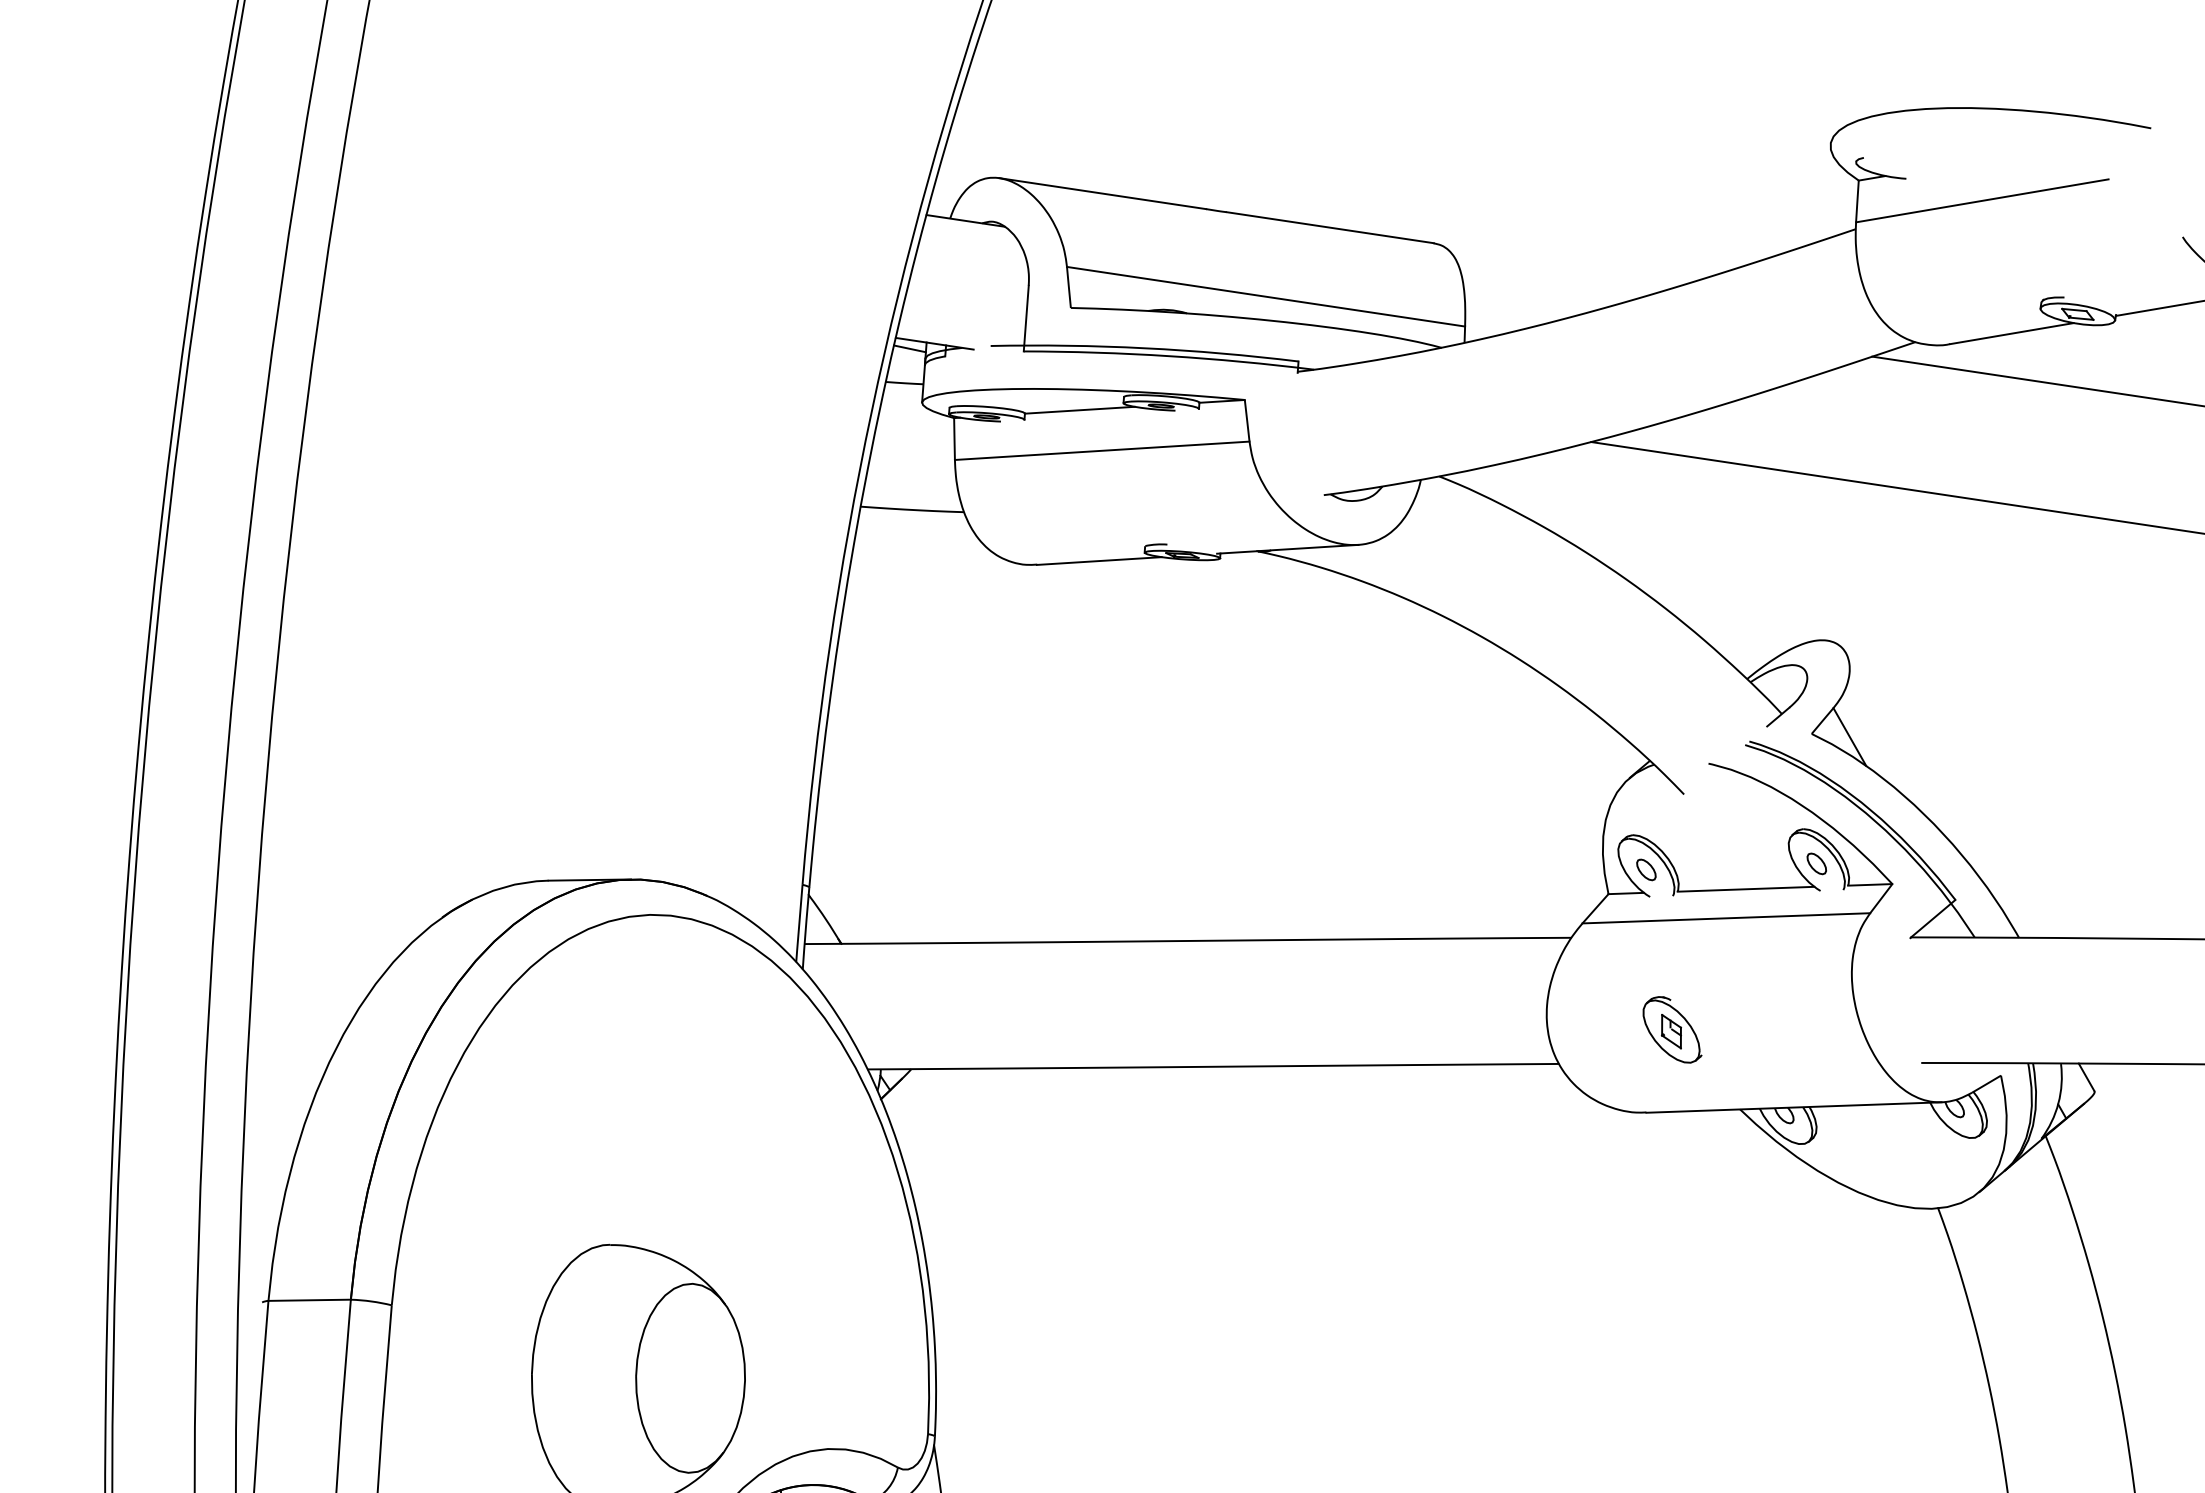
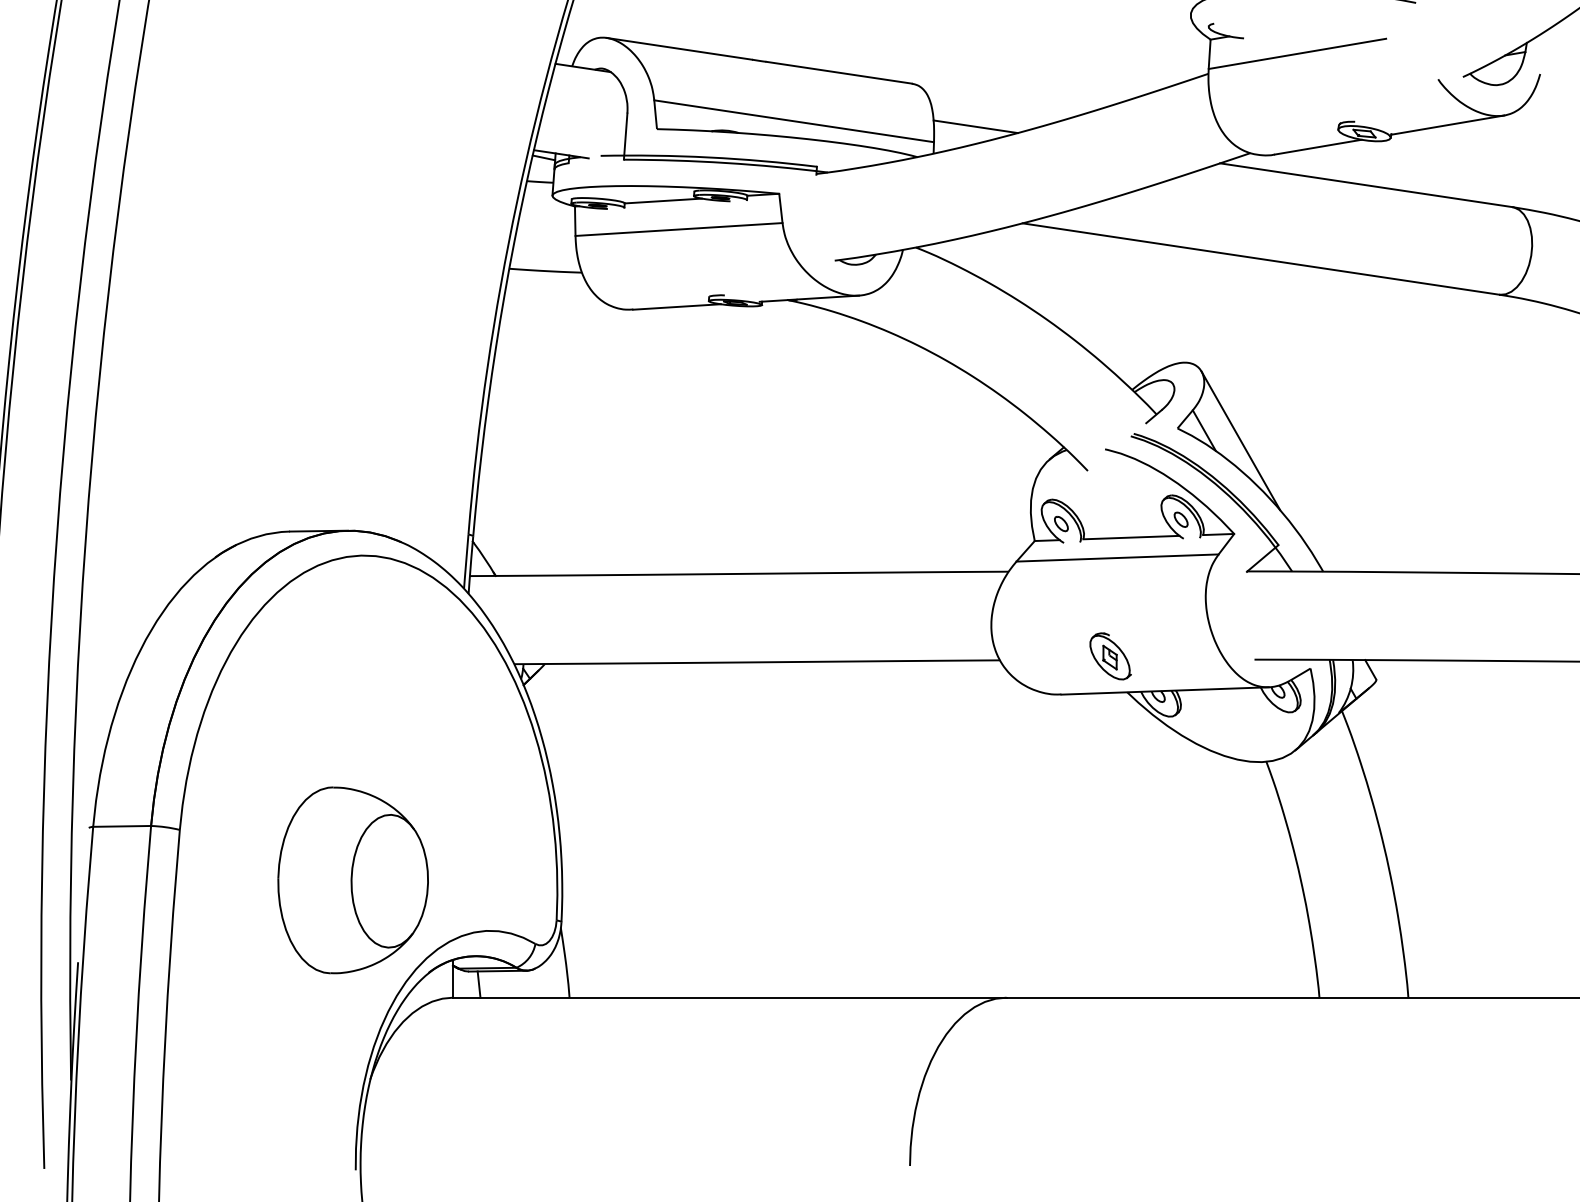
line: (1524, 304) -> (975, 126), added
line: (1901, 751) -> (1240, 440), added
part: (1672, 1030) -> (1110, 656), moved

